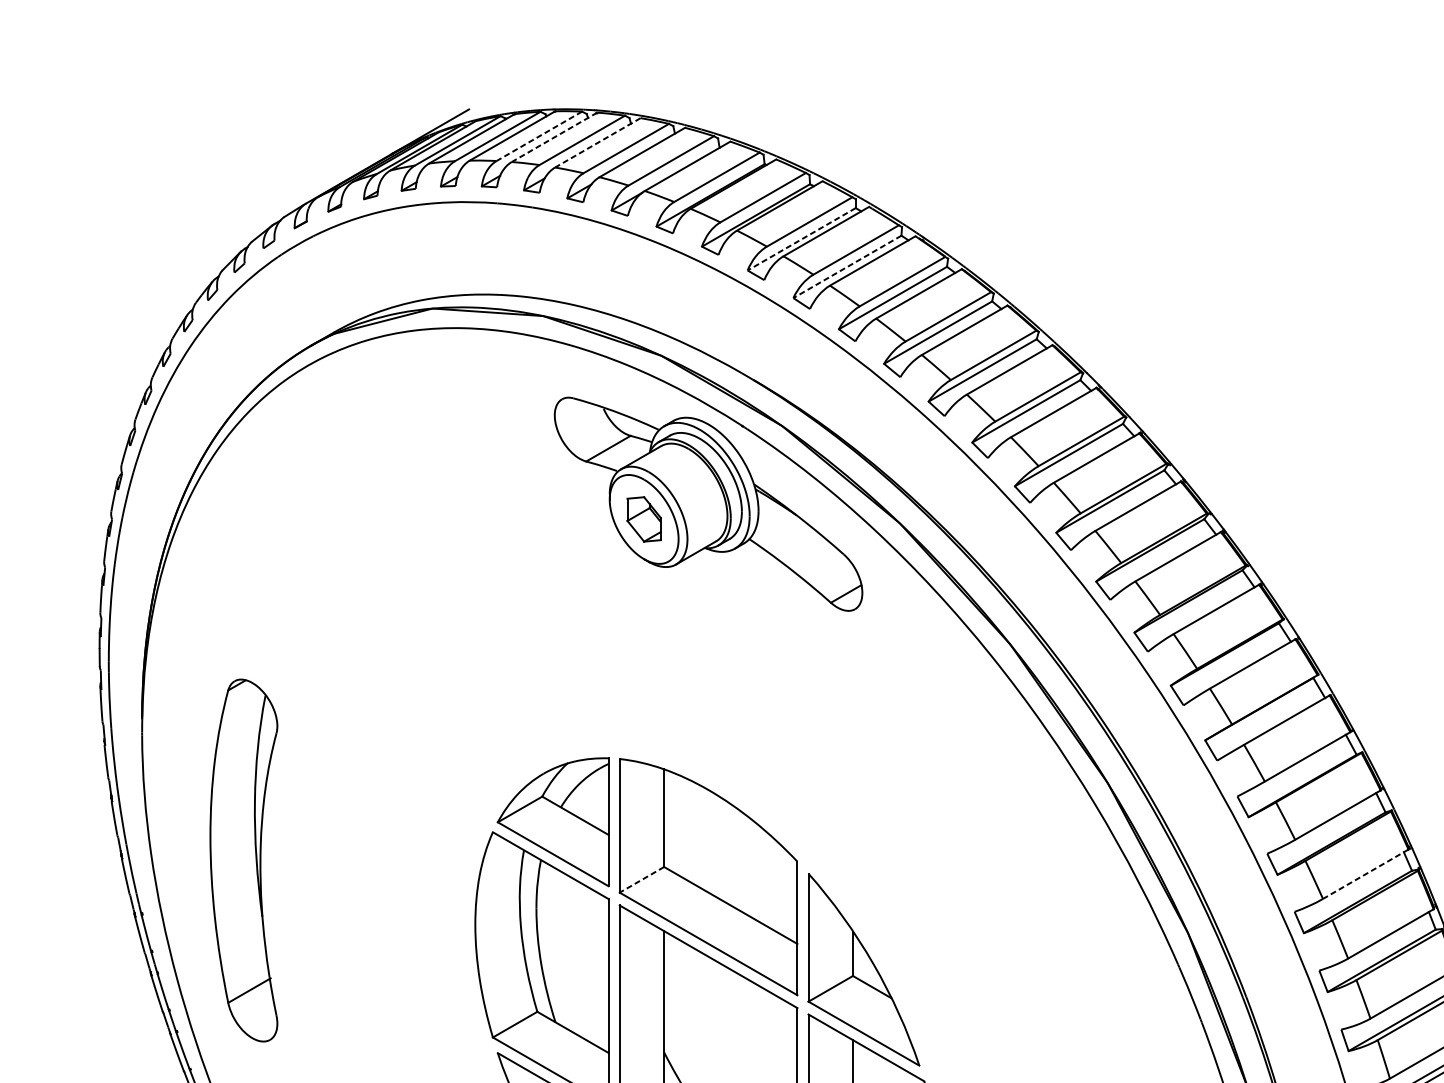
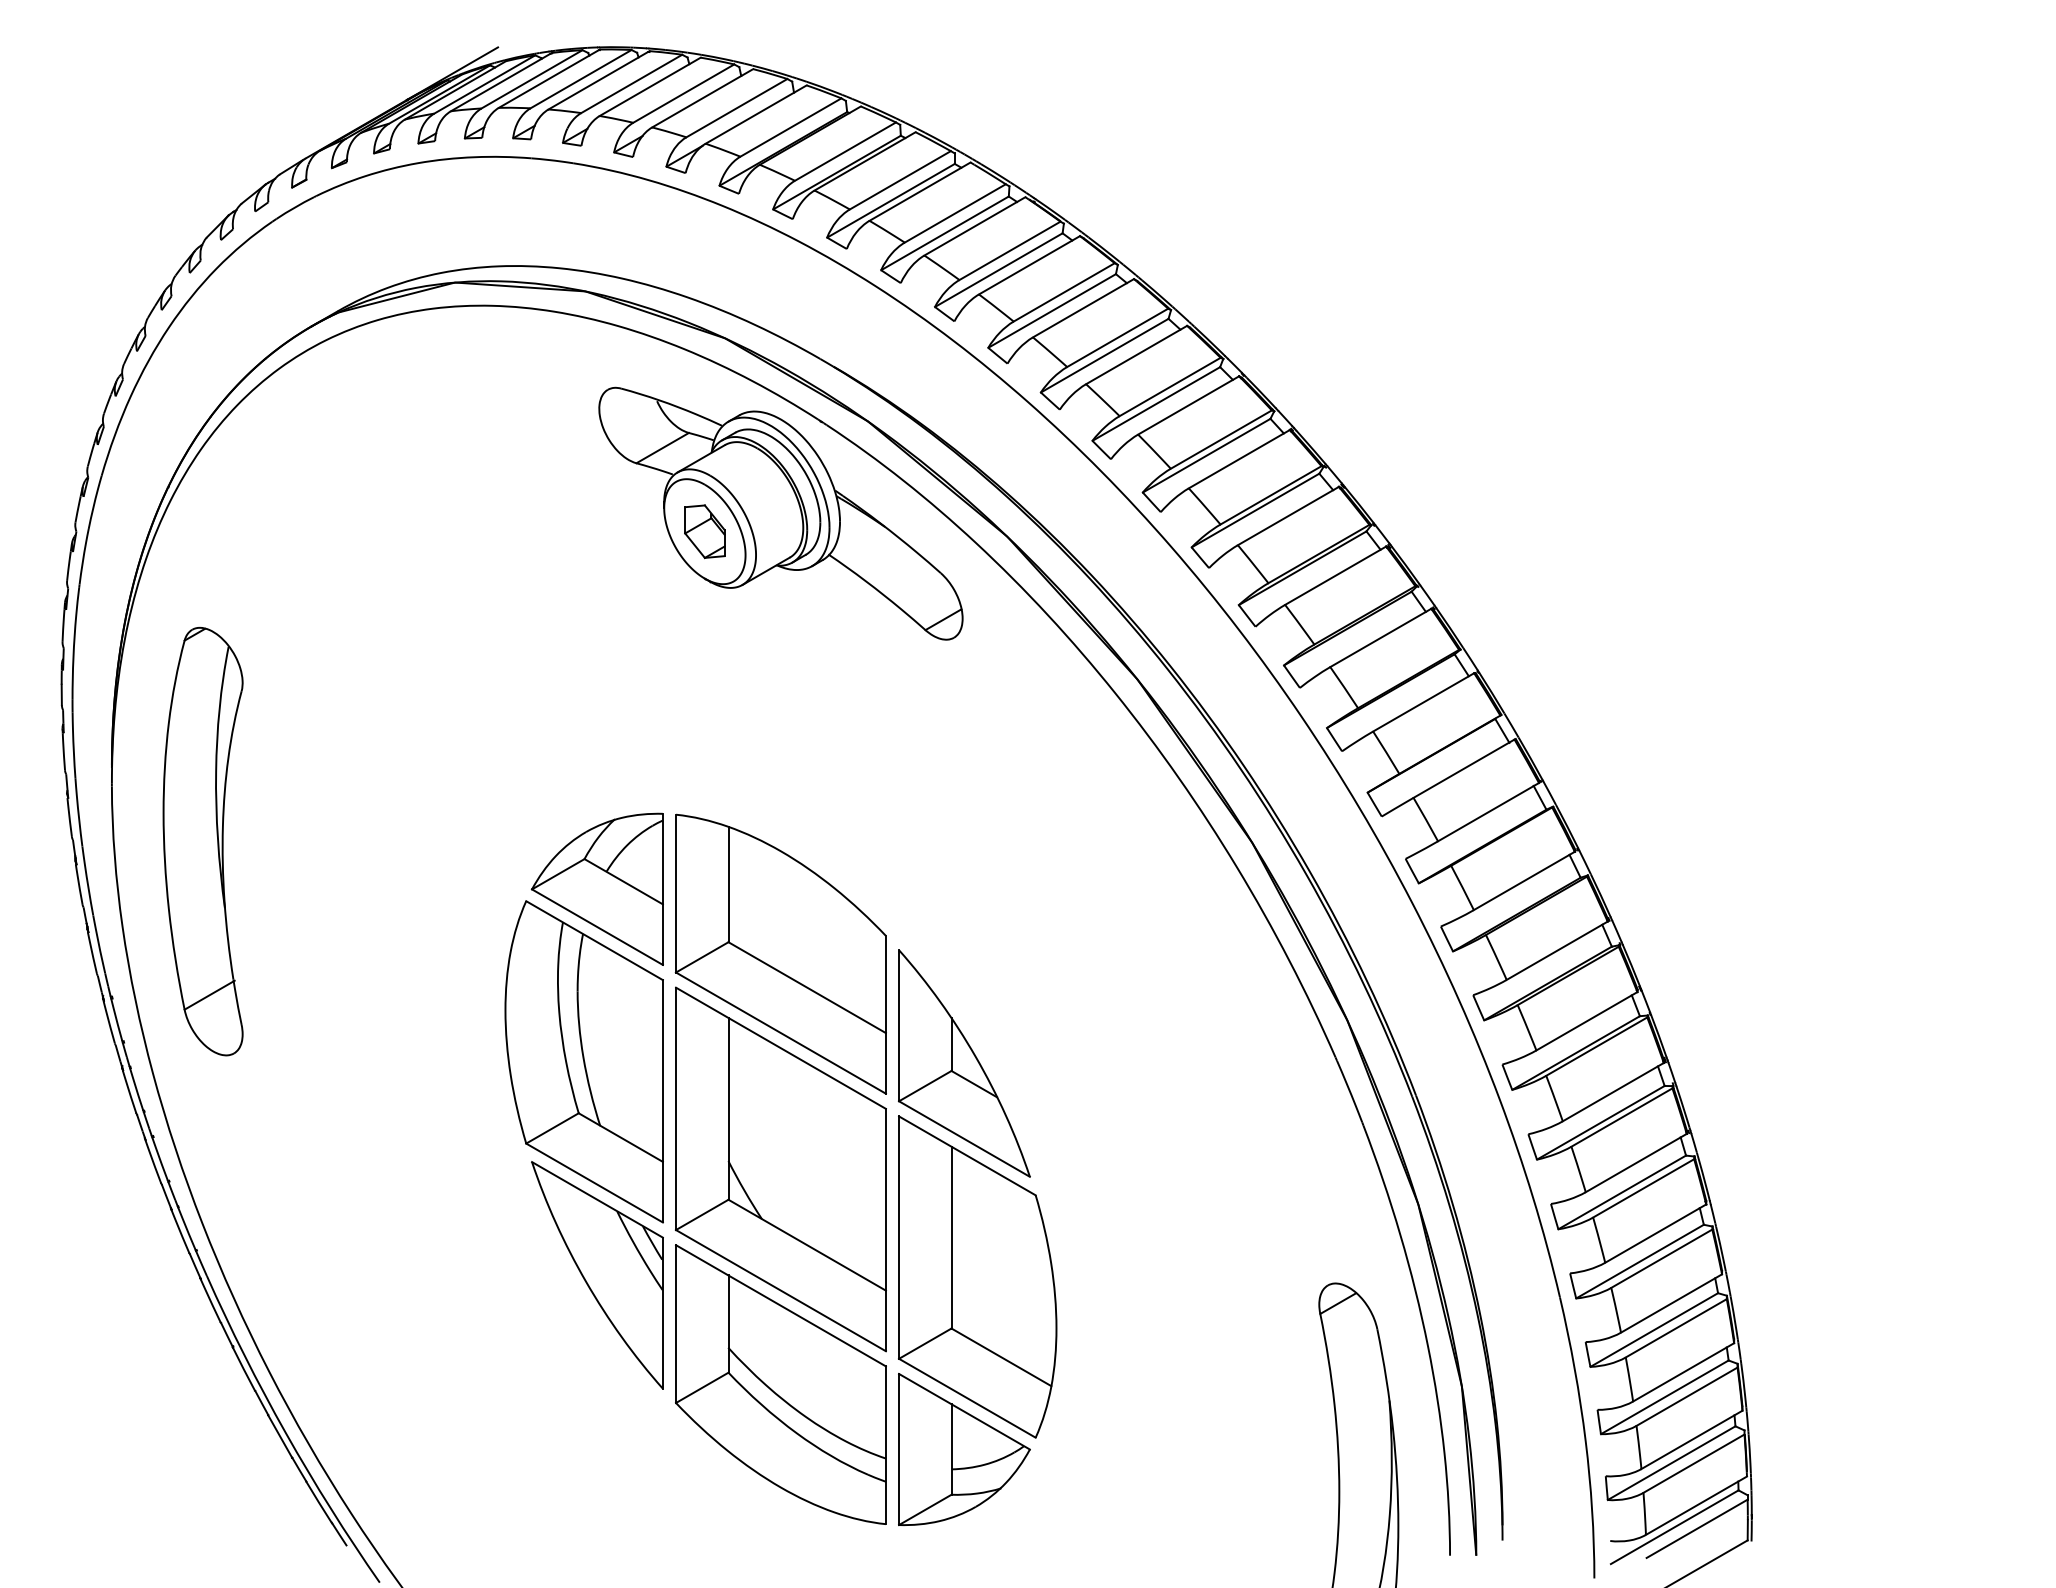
line: (538, 136) -> (580, 79), dashed -> solid
line: (554, 137) -> (598, 80), dashed -> solid
line: (597, 143) -> (649, 87), dashed -> solid
line: (801, 239) -> (890, 200), dashed -> solid
line: (847, 267) -> (945, 233), dashed -> solid
part: (243, 860) -> (202, 841), moved
line: (1365, 874) -> (1556, 951), dashed -> solid
line: (641, 879) -> (701, 957), dashed -> solid

